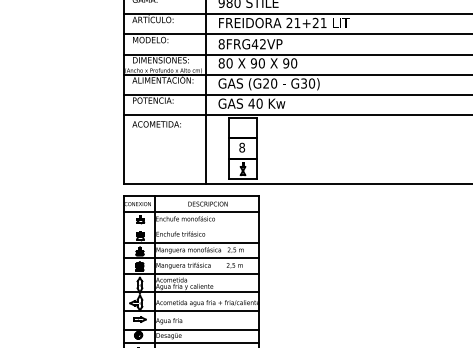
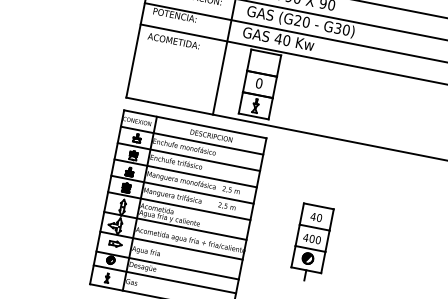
text: (242, 147) -> (259, 83), 8 -> 0
line: (190, 227) -> (188, 157), added
part: (318, 283) -> (311, 242), added

